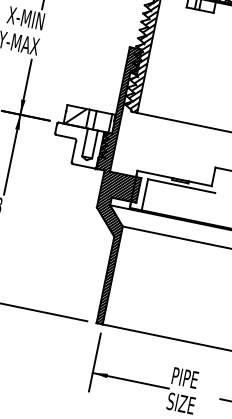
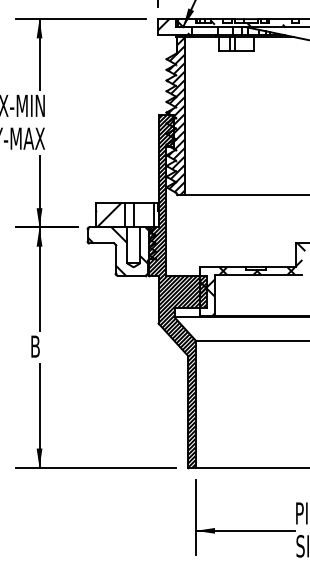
hatch: (78, 146) -> (120, 251), added
hatch: (176, 188) -> (252, 279), added

